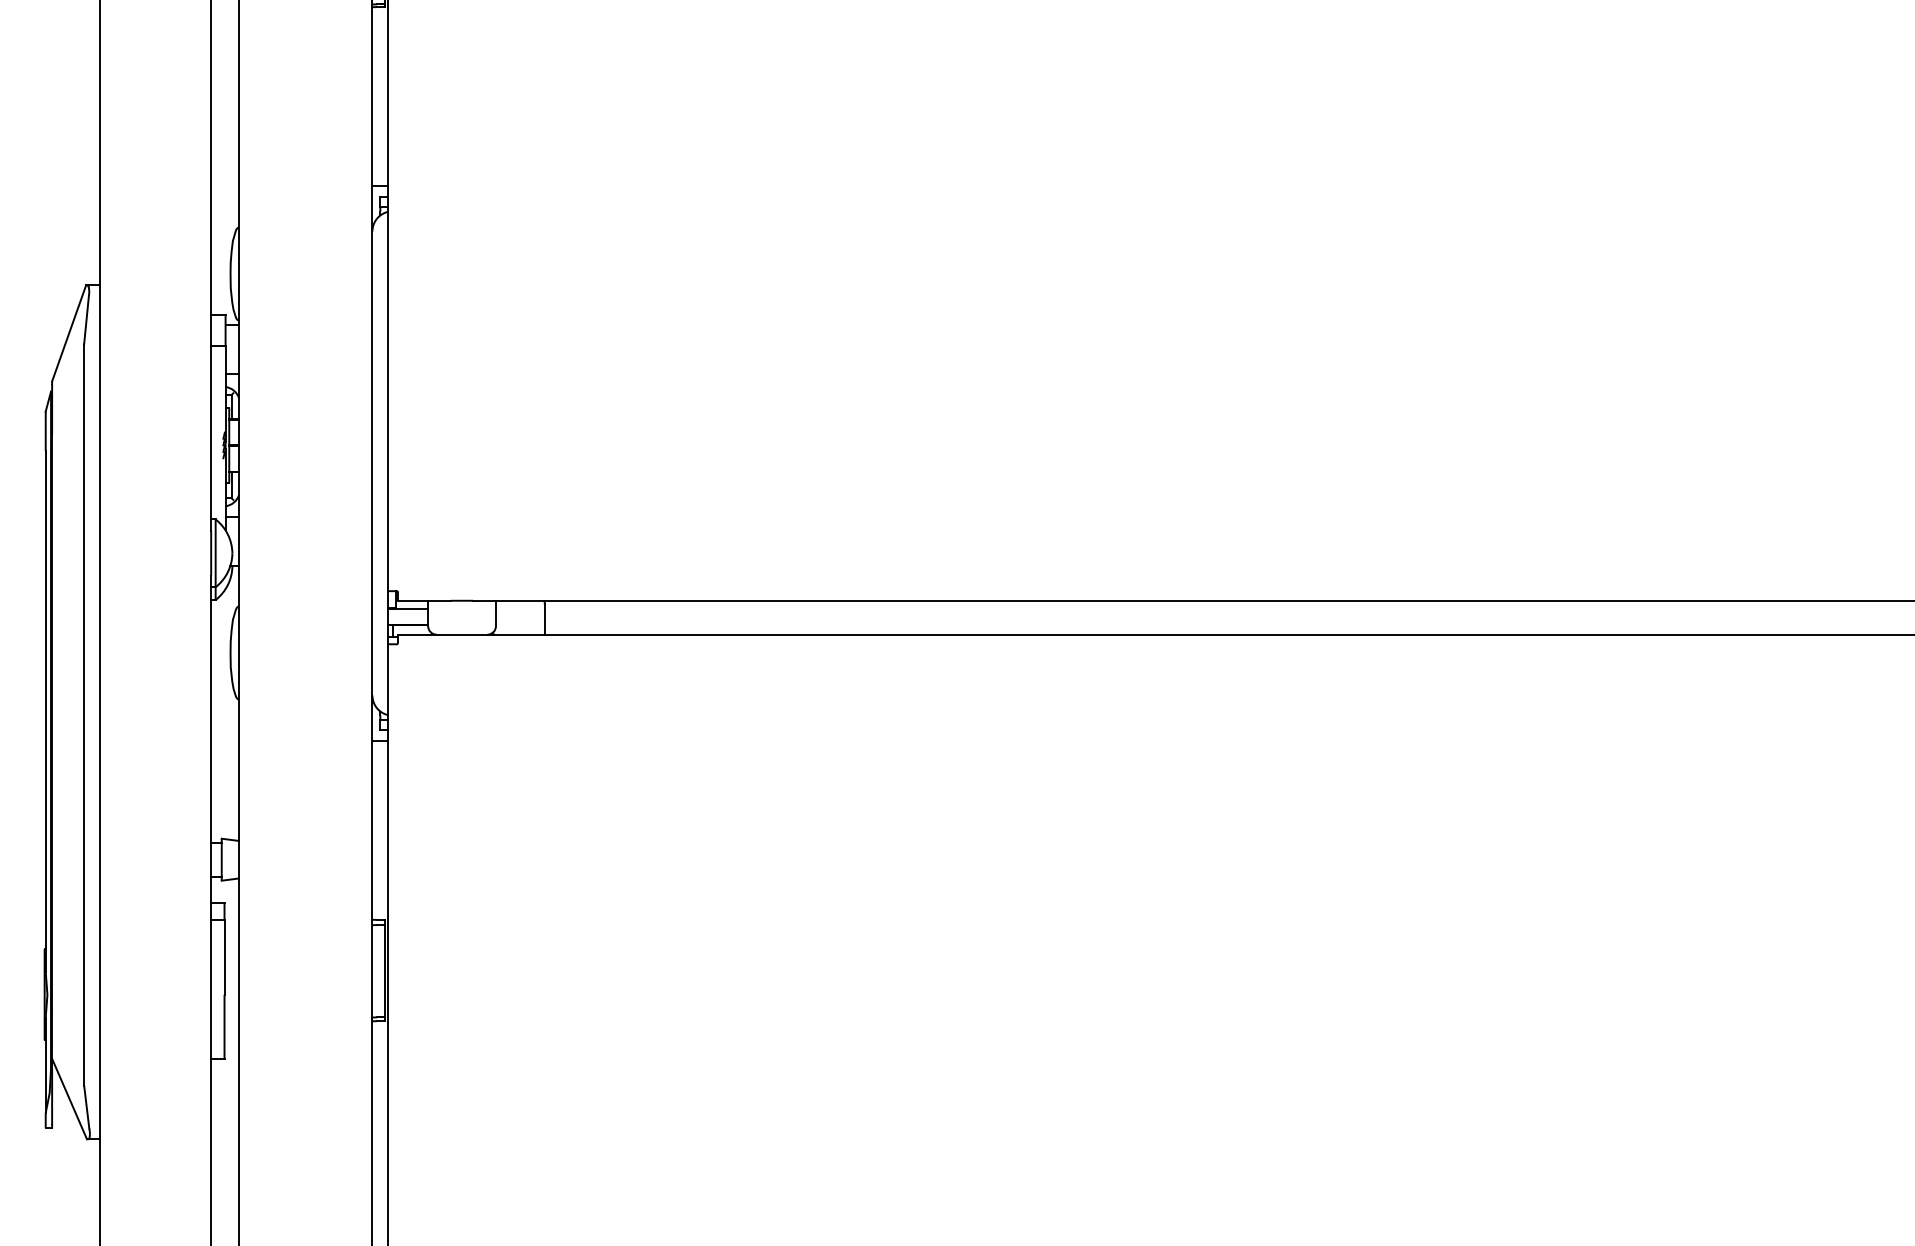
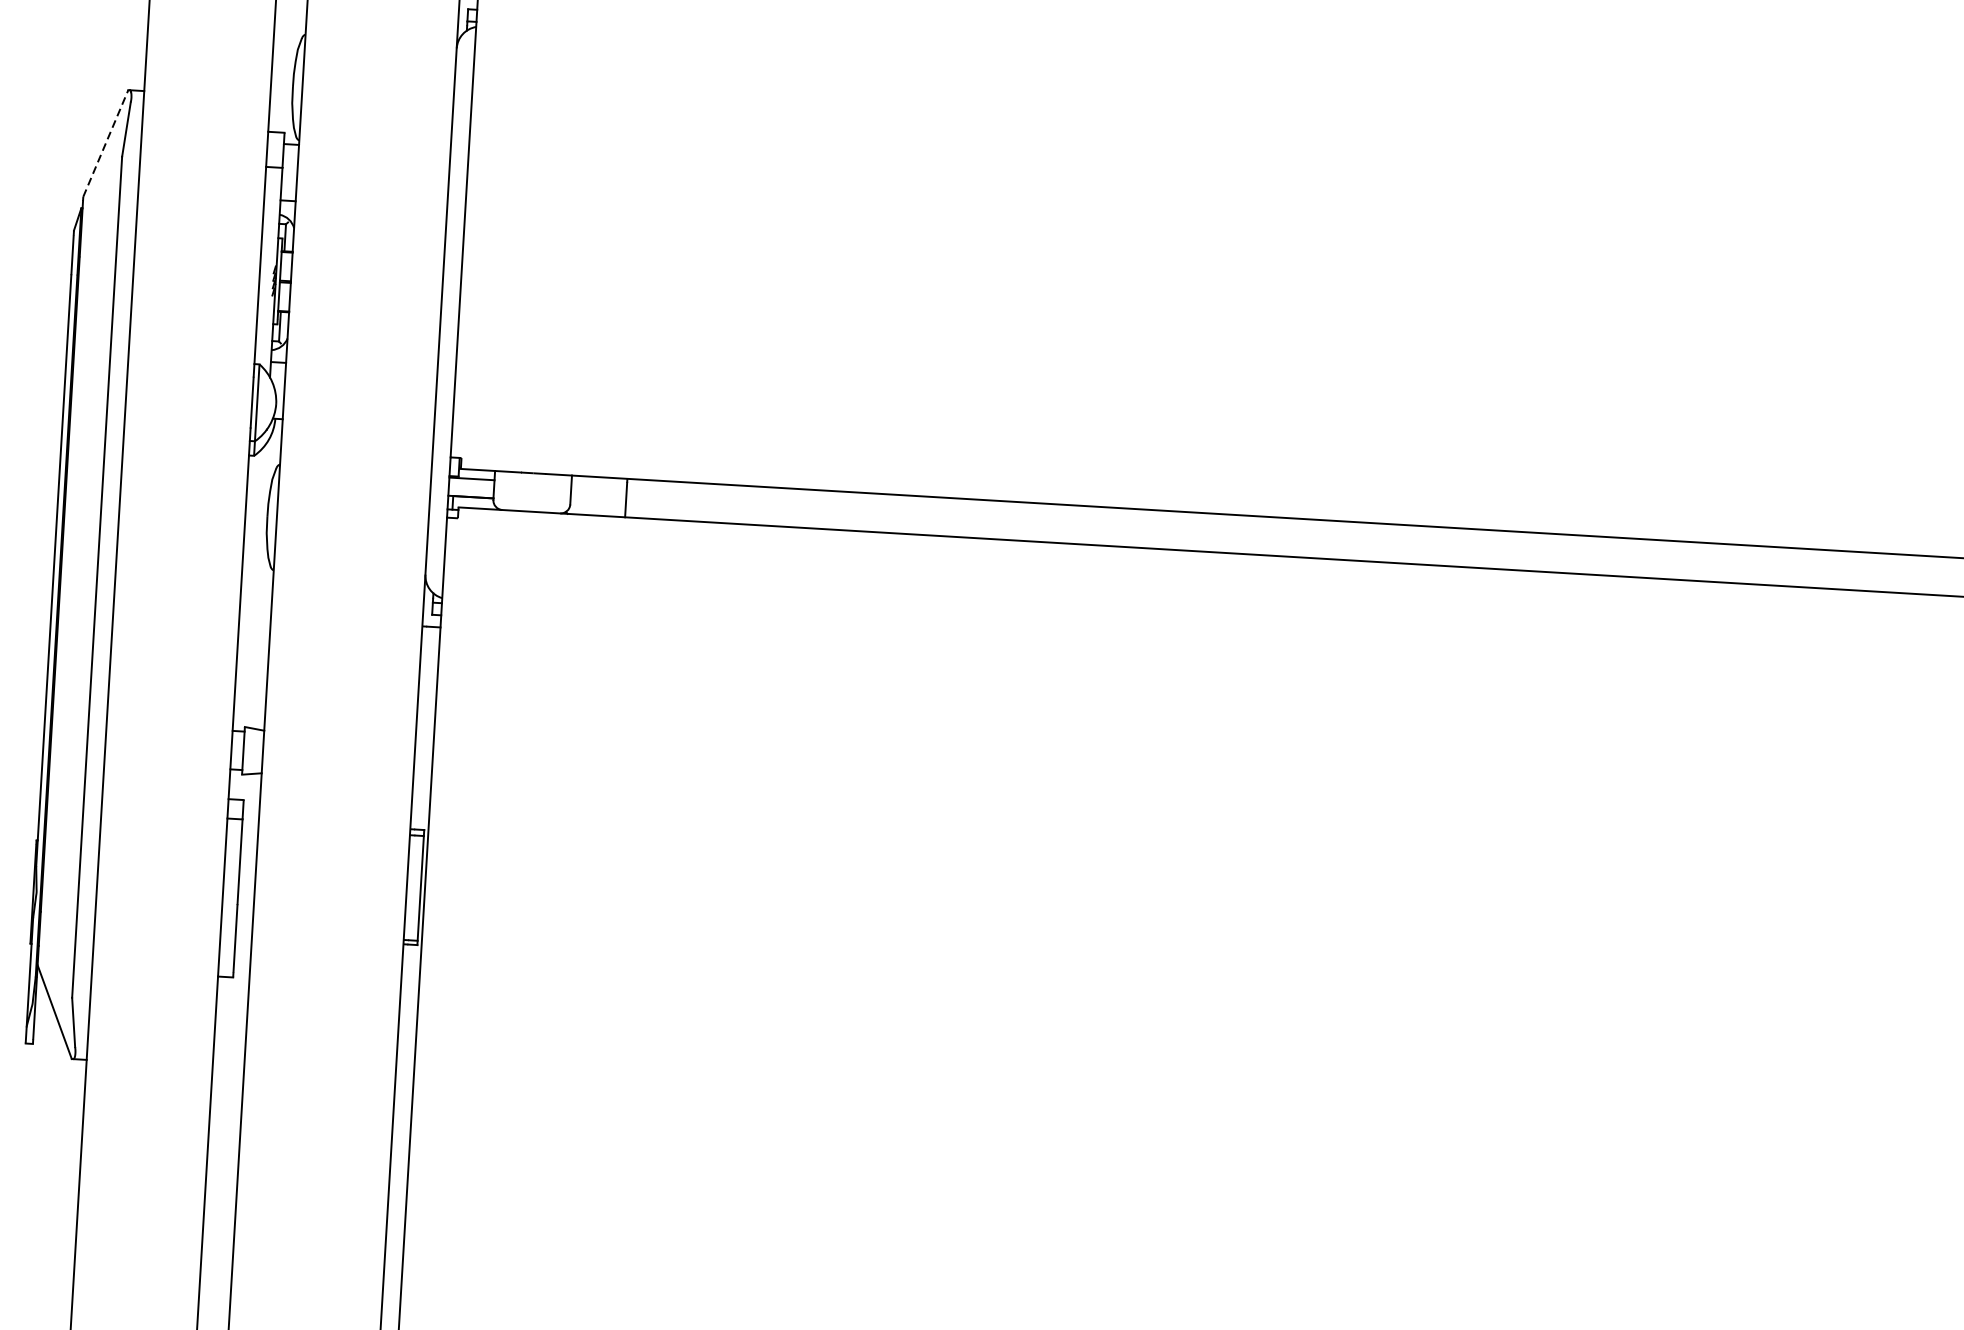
line: (69, 333) -> (106, 143), solid -> dashed

